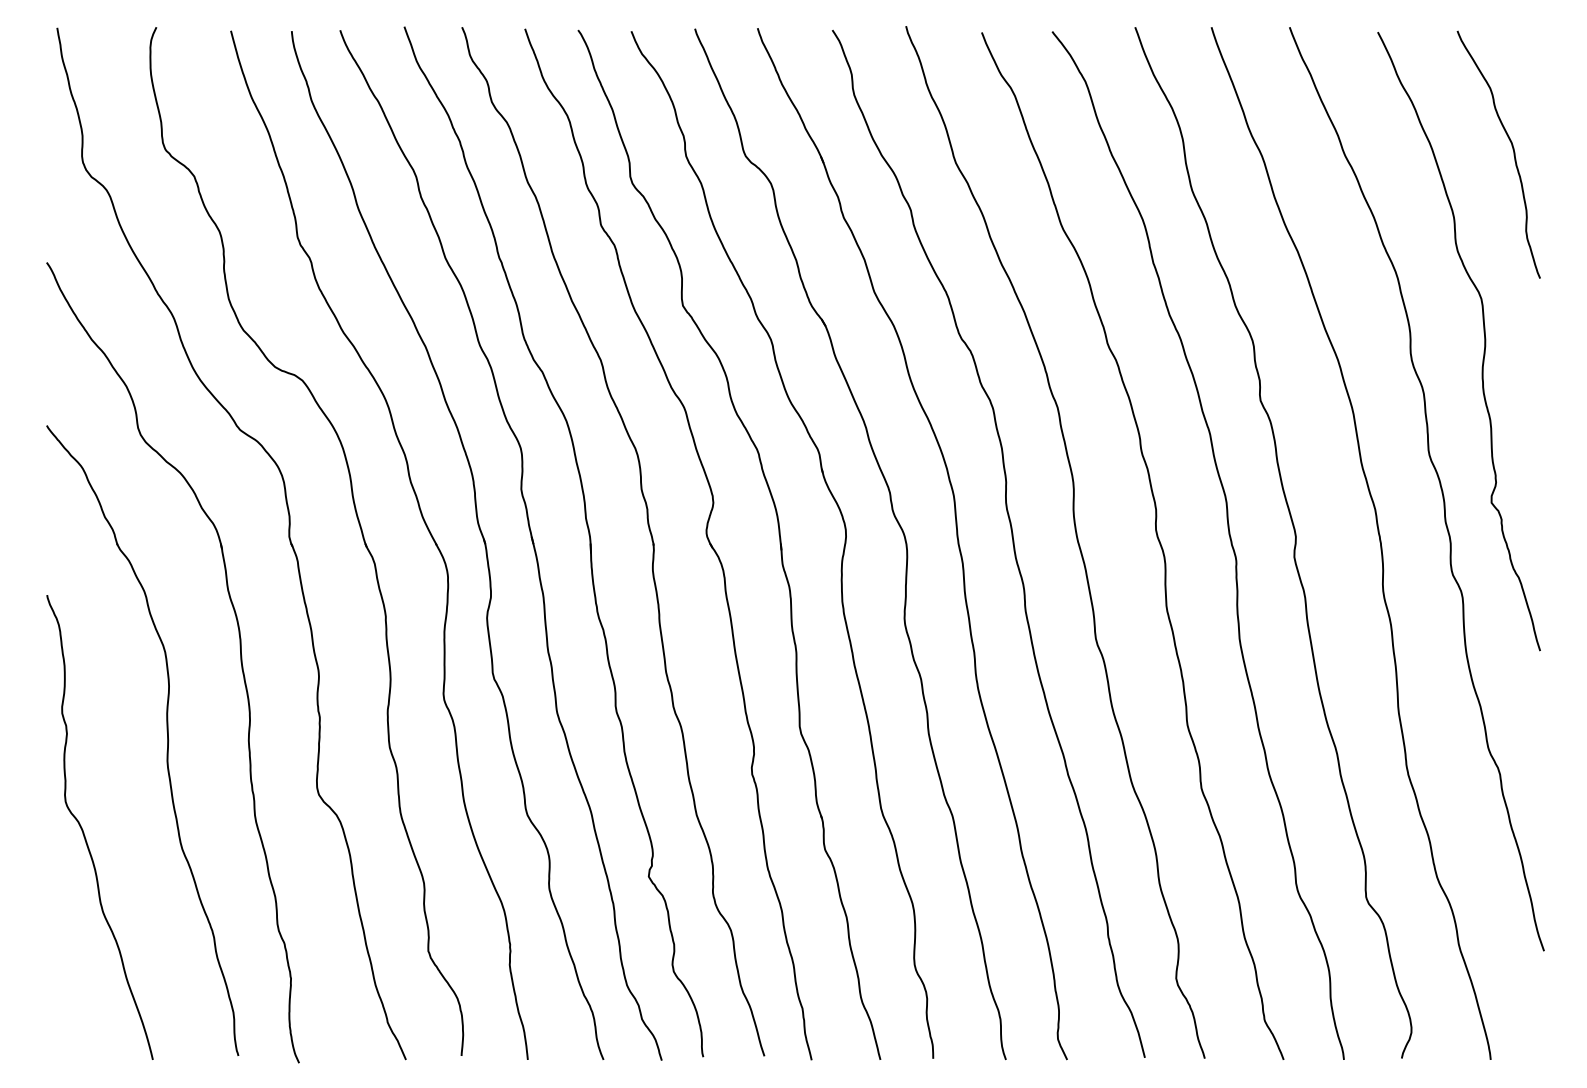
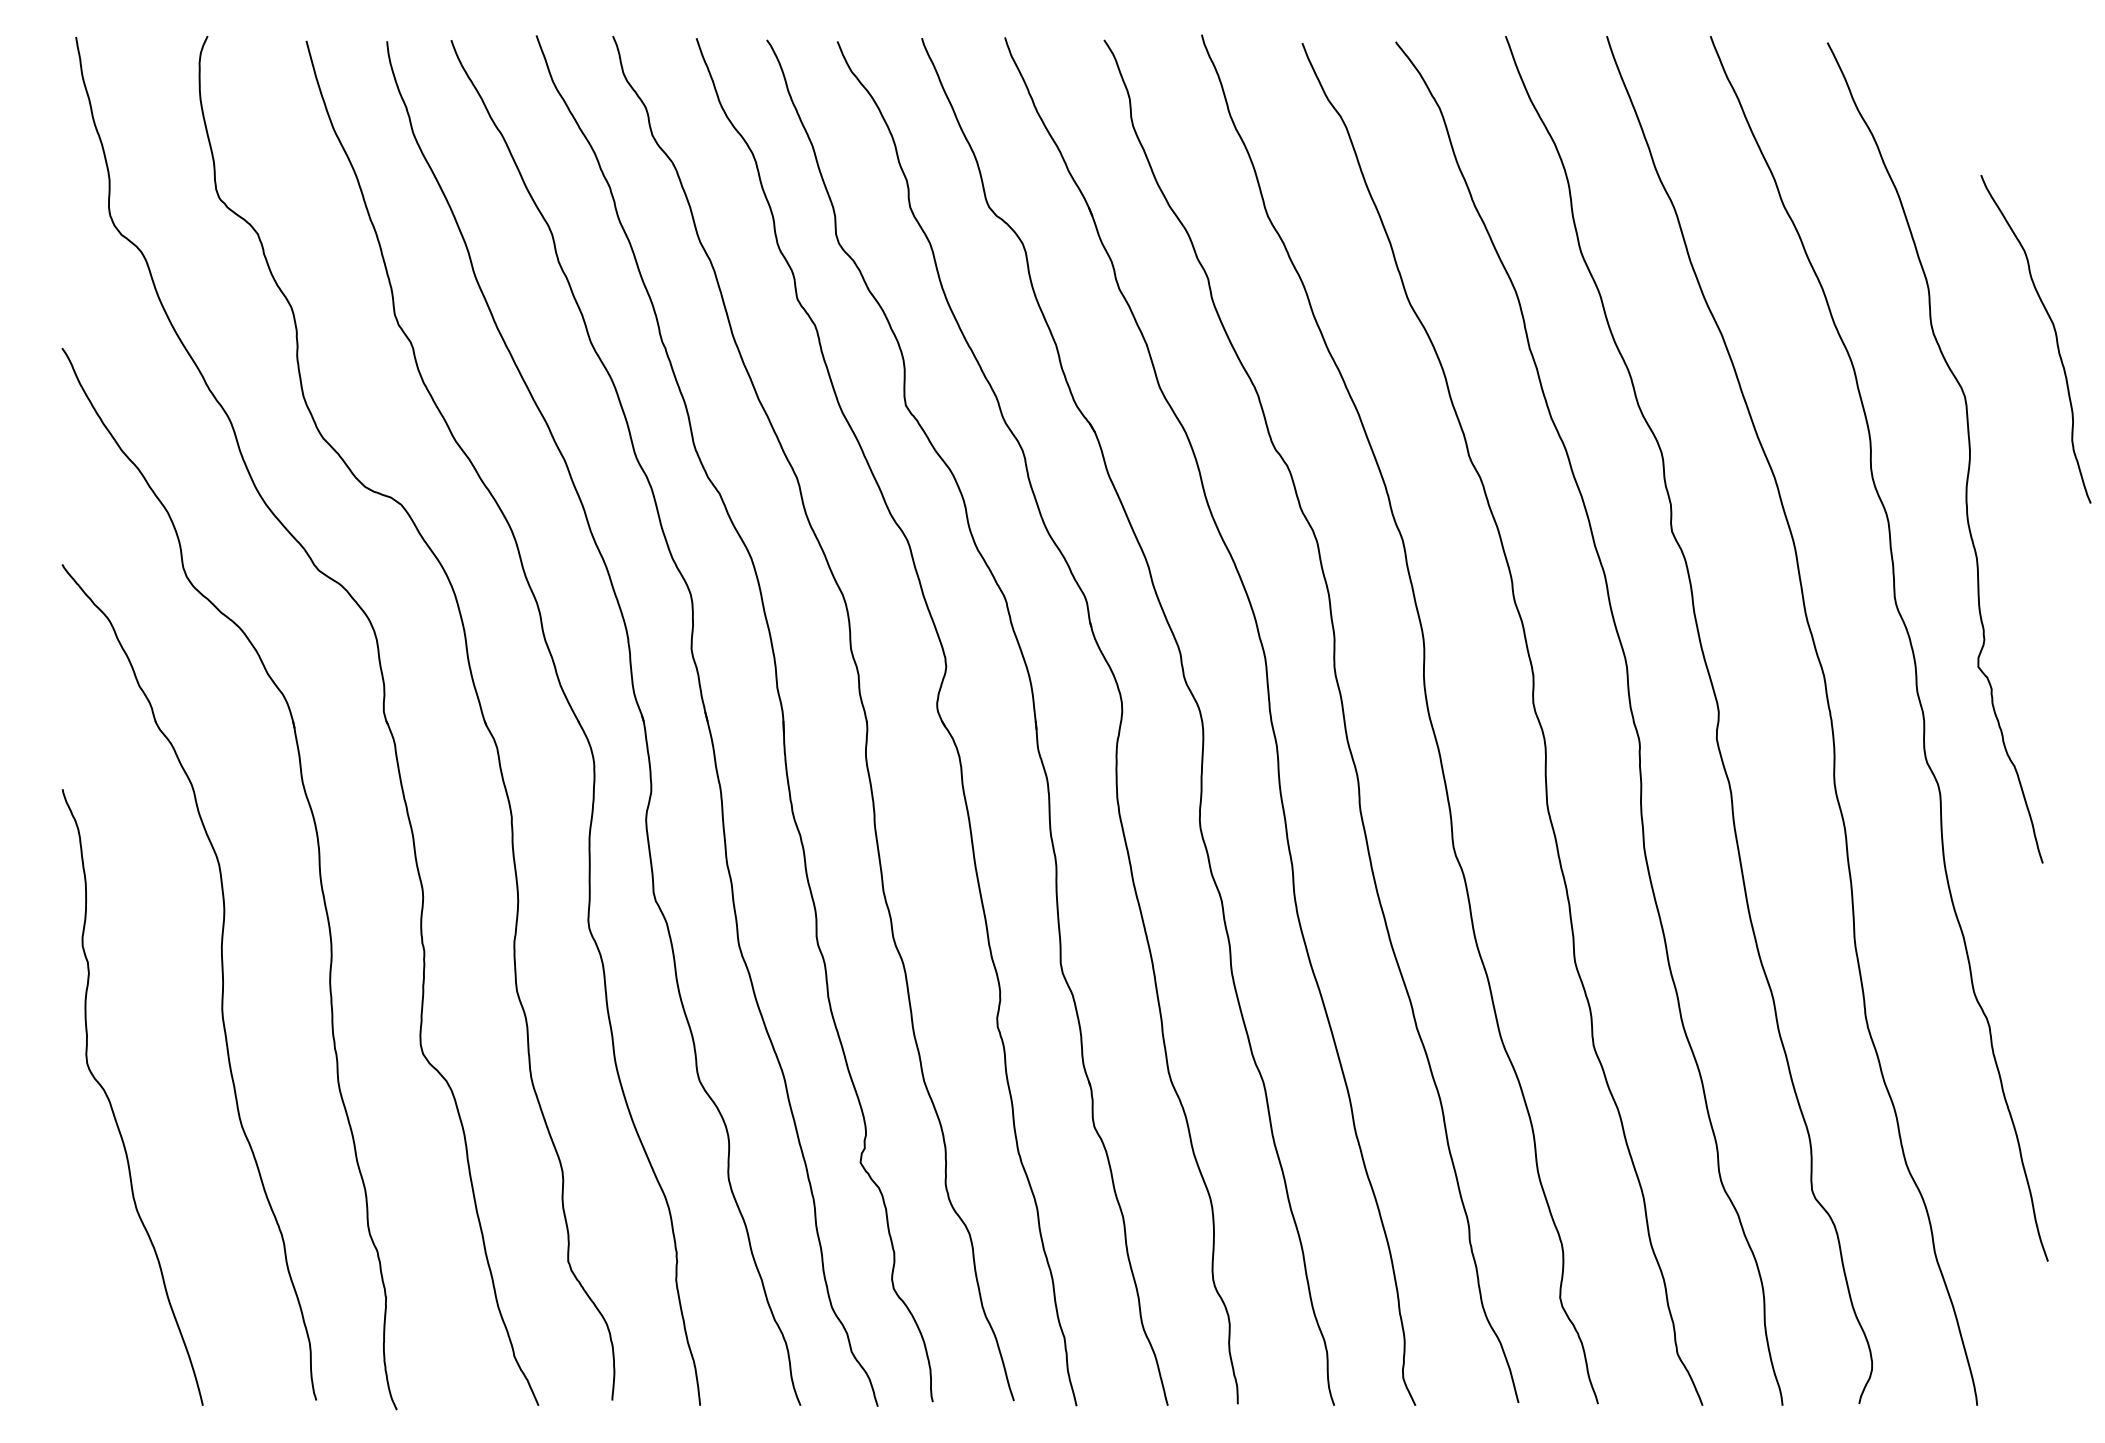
curve: (1513, 153) -> (2055, 337), moved

